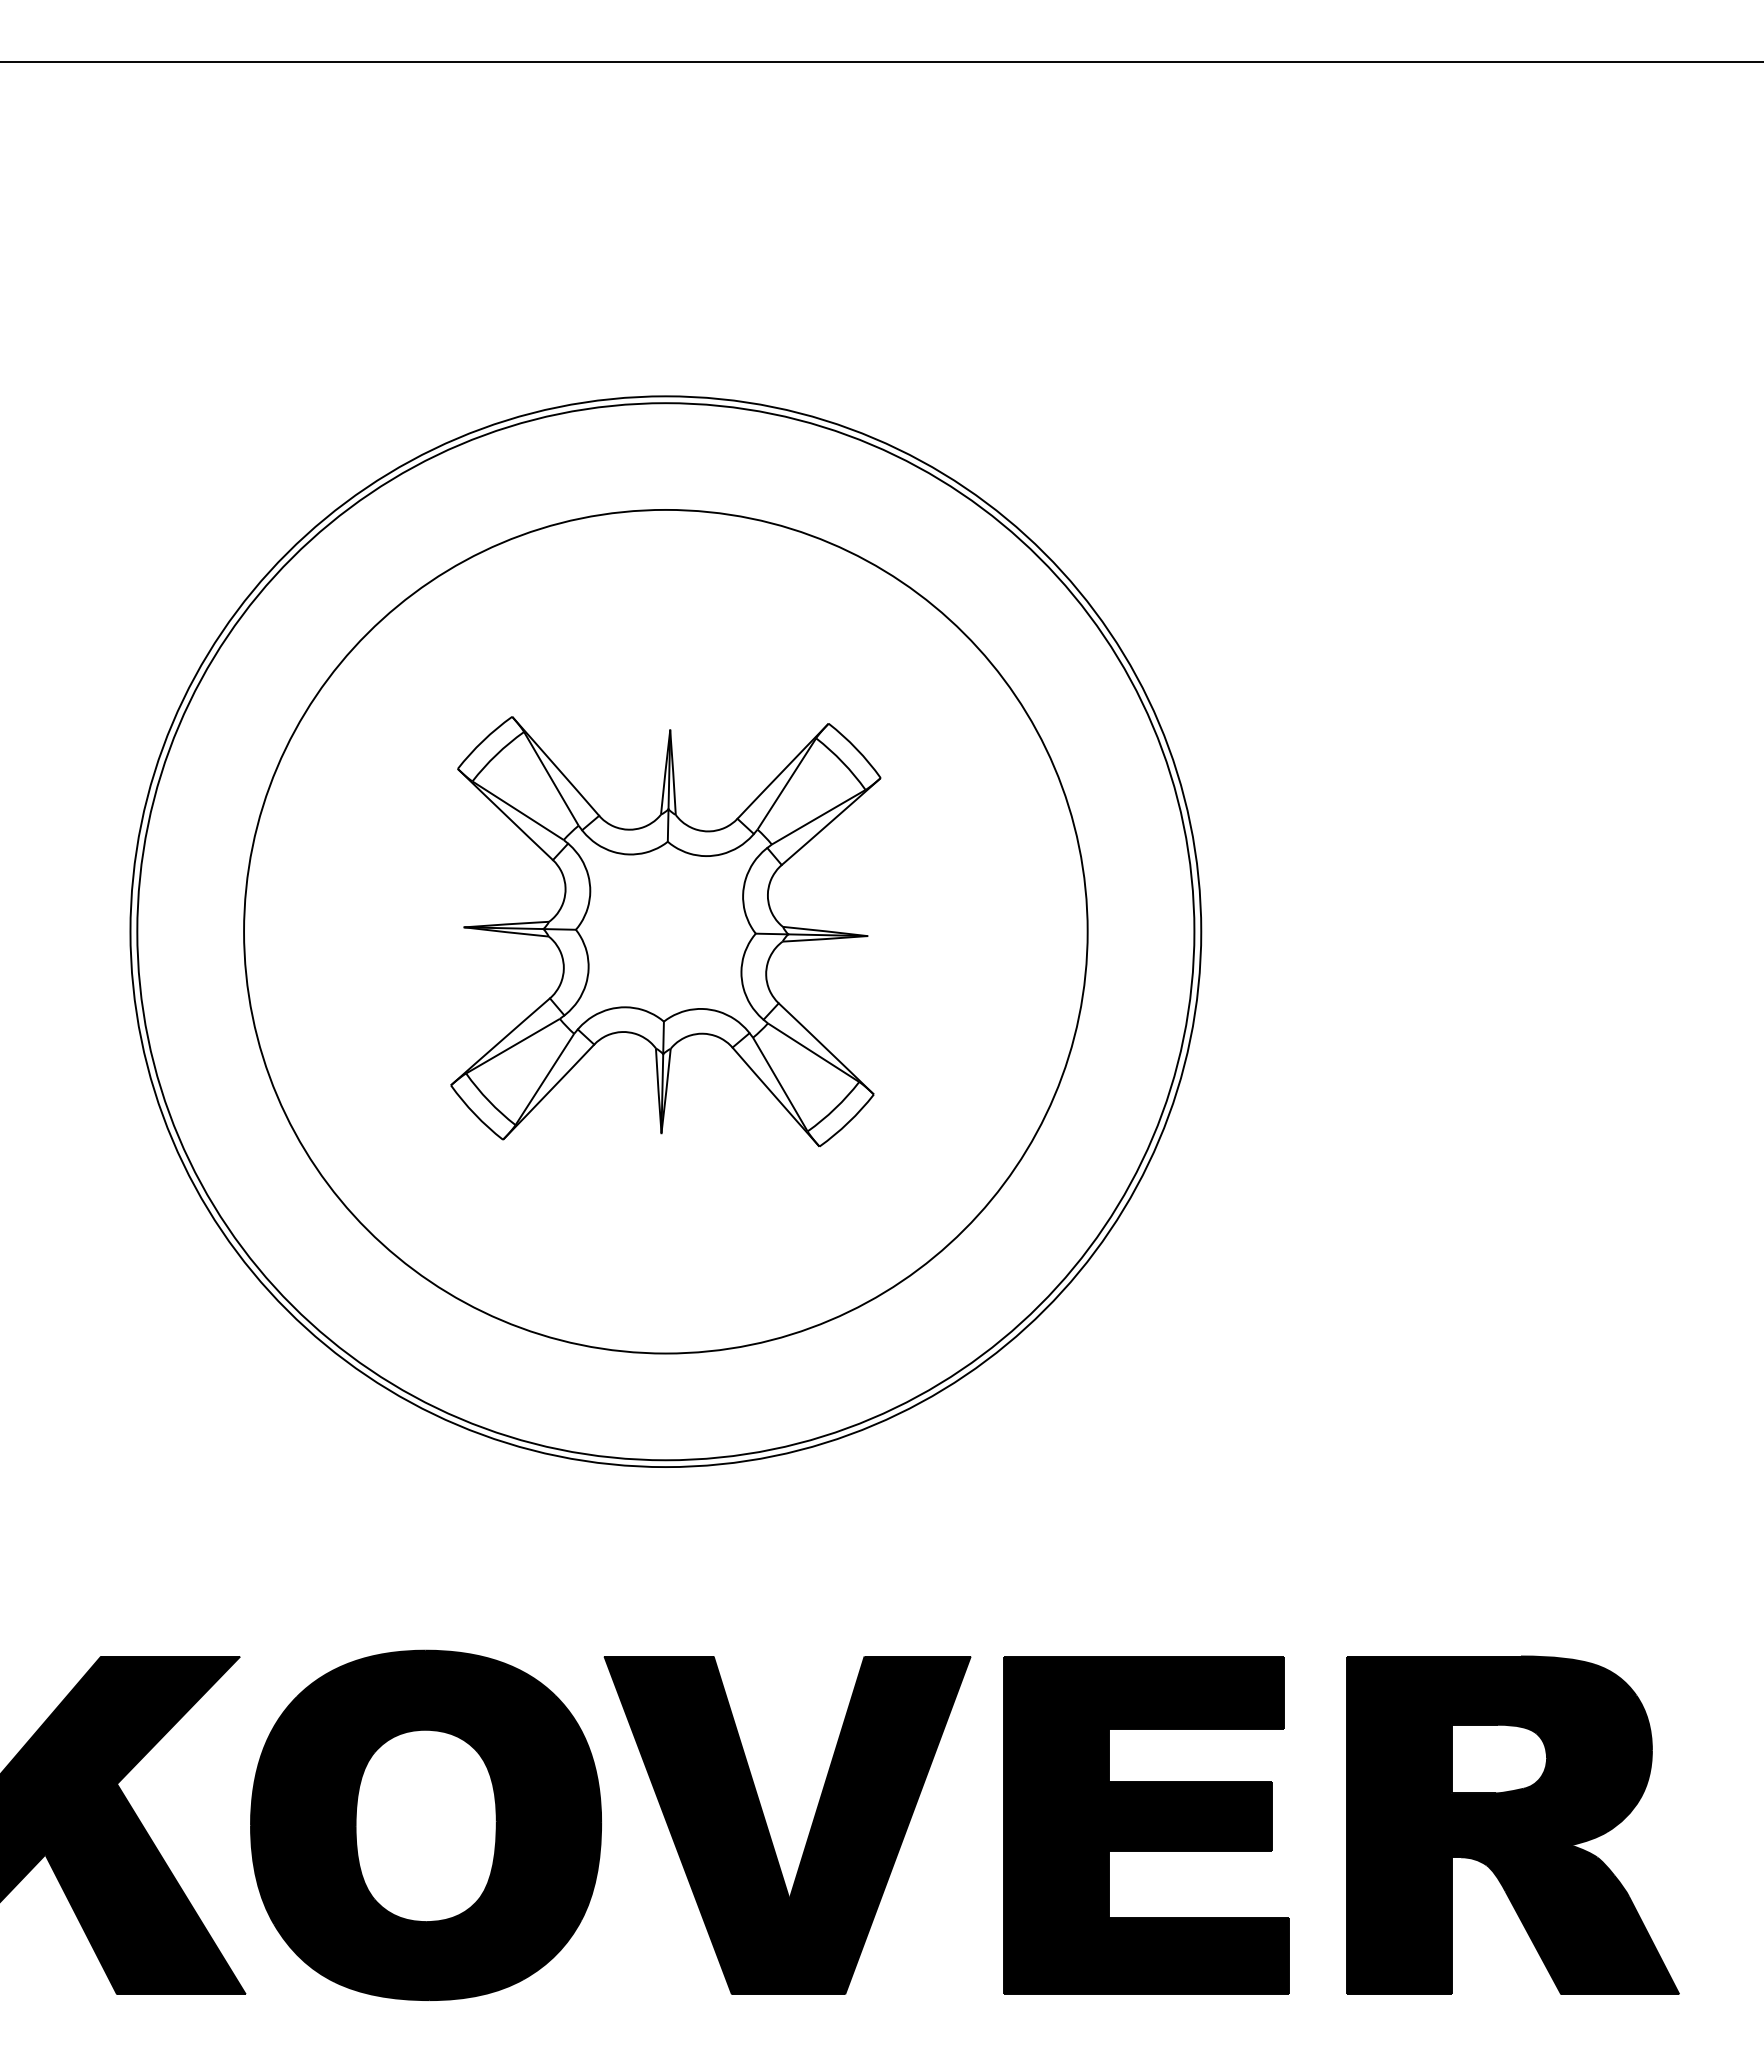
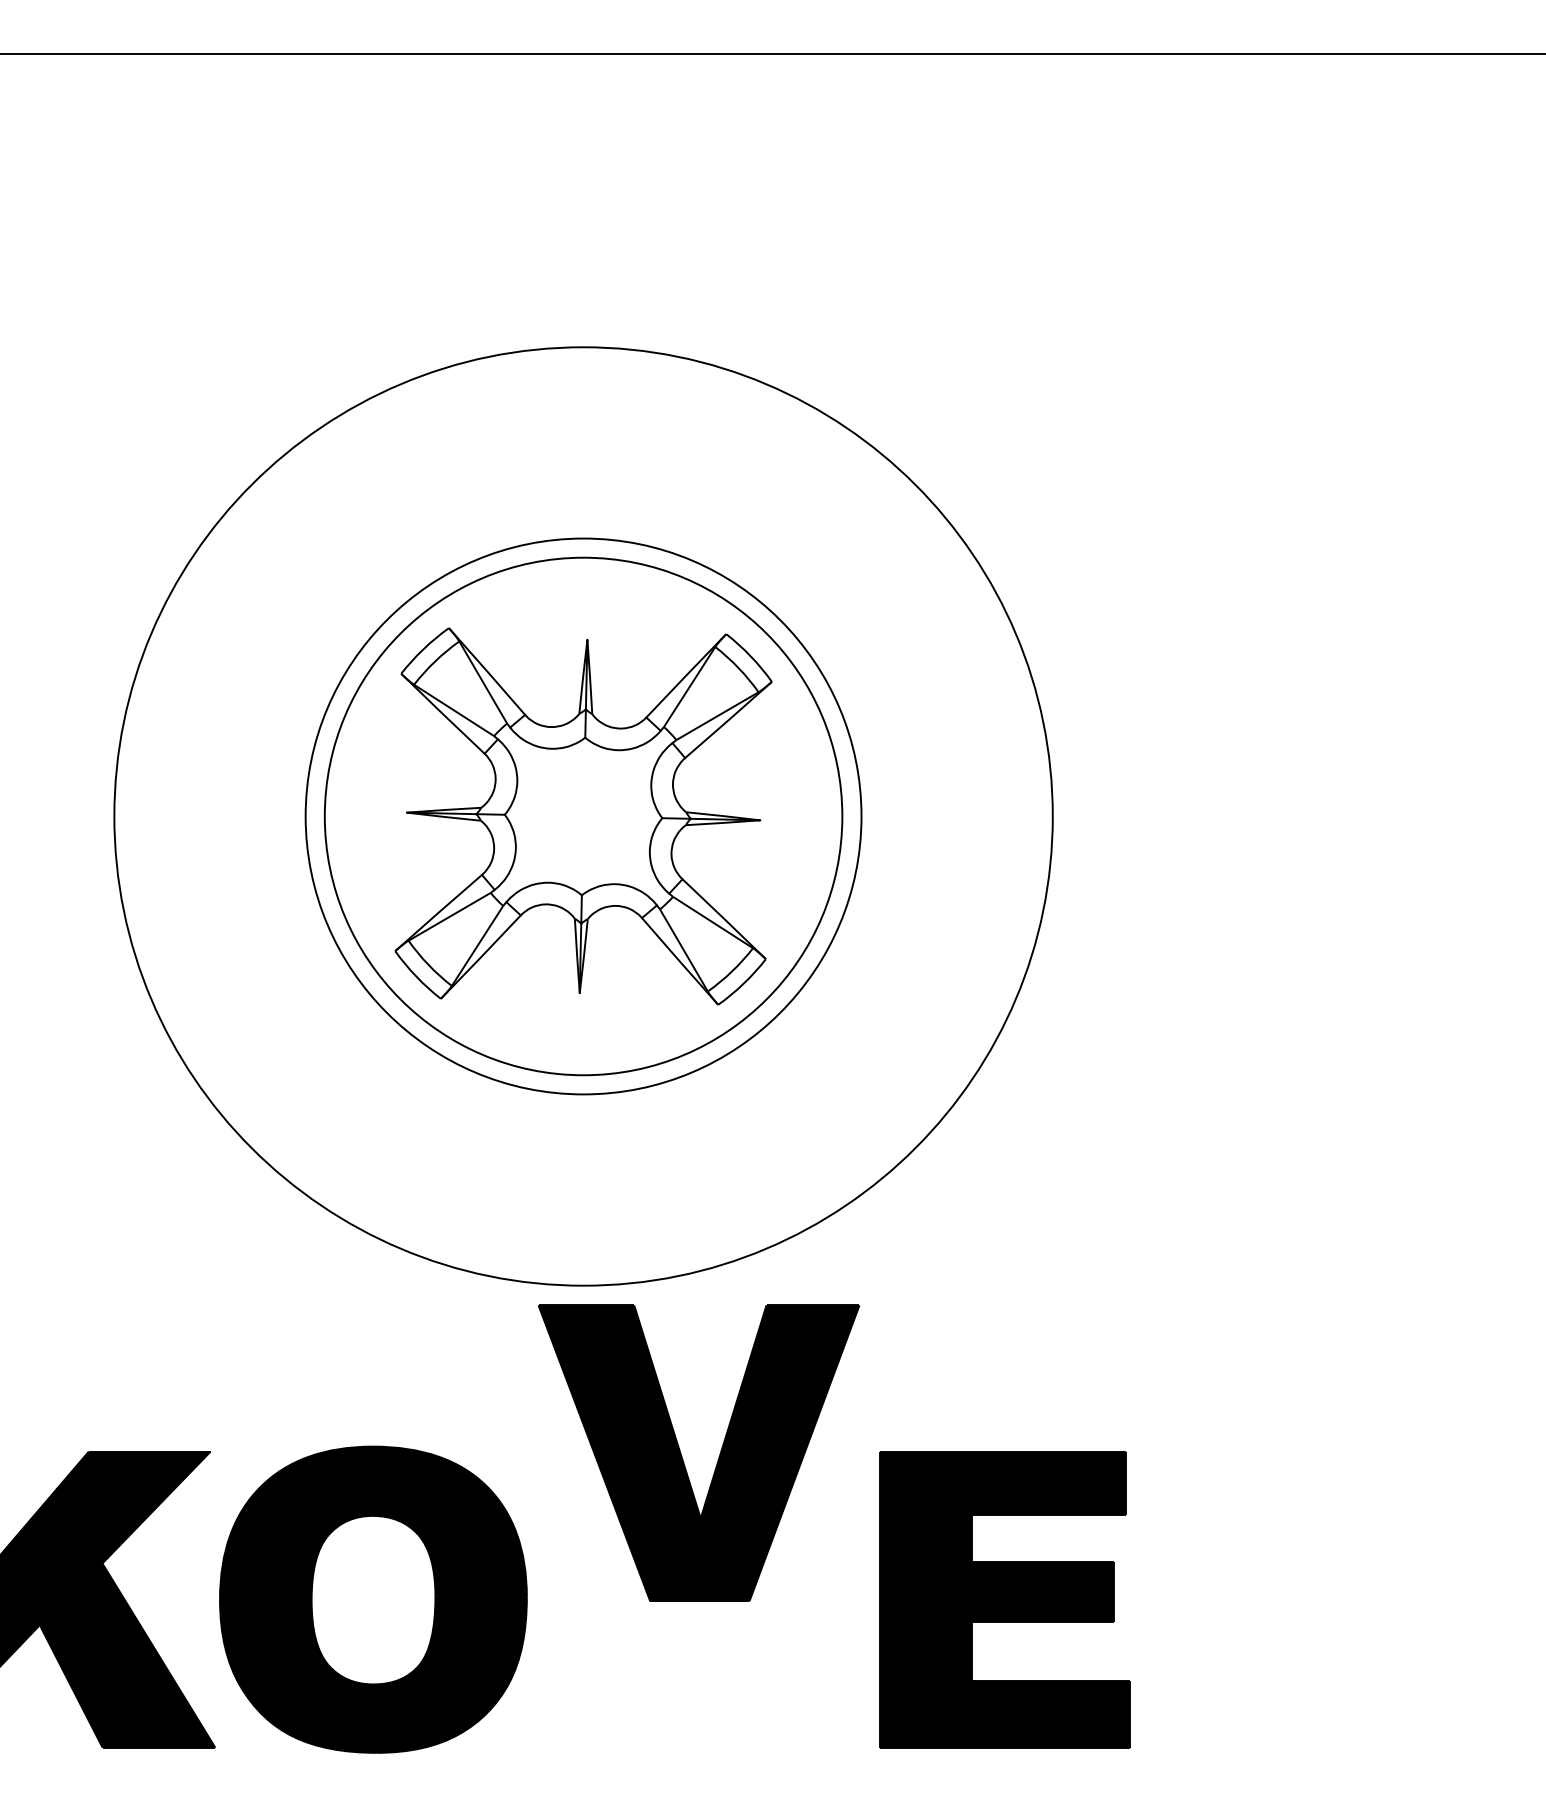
circle: (665, 931) -> (583, 816), size x0.6
circle: (665, 931) -> (583, 816), size x0.7
part: (1512, 1824) -> (1325, 1598), removed
part: (769, 1831) -> (683, 1458), moved

